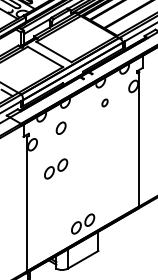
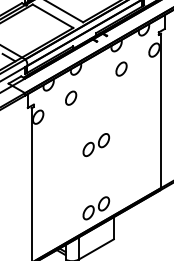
part: (104, 102) -> (120, 68), size x1.67
part: (56, 168) -> (96, 144), moved

